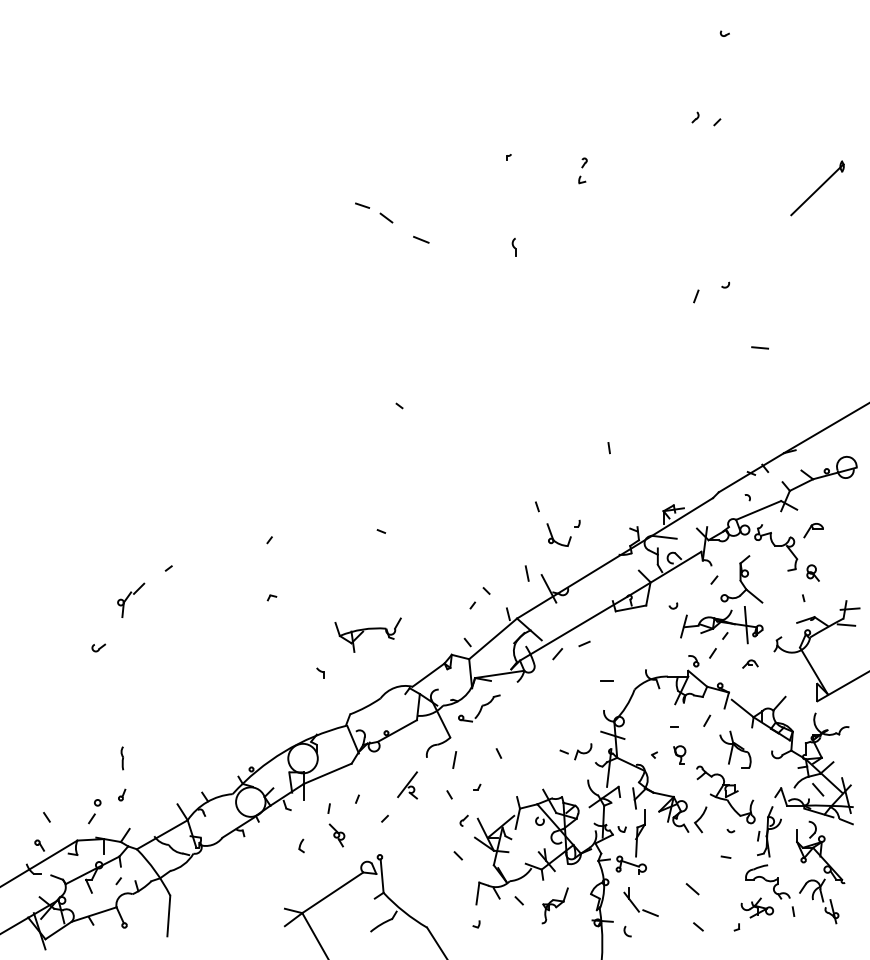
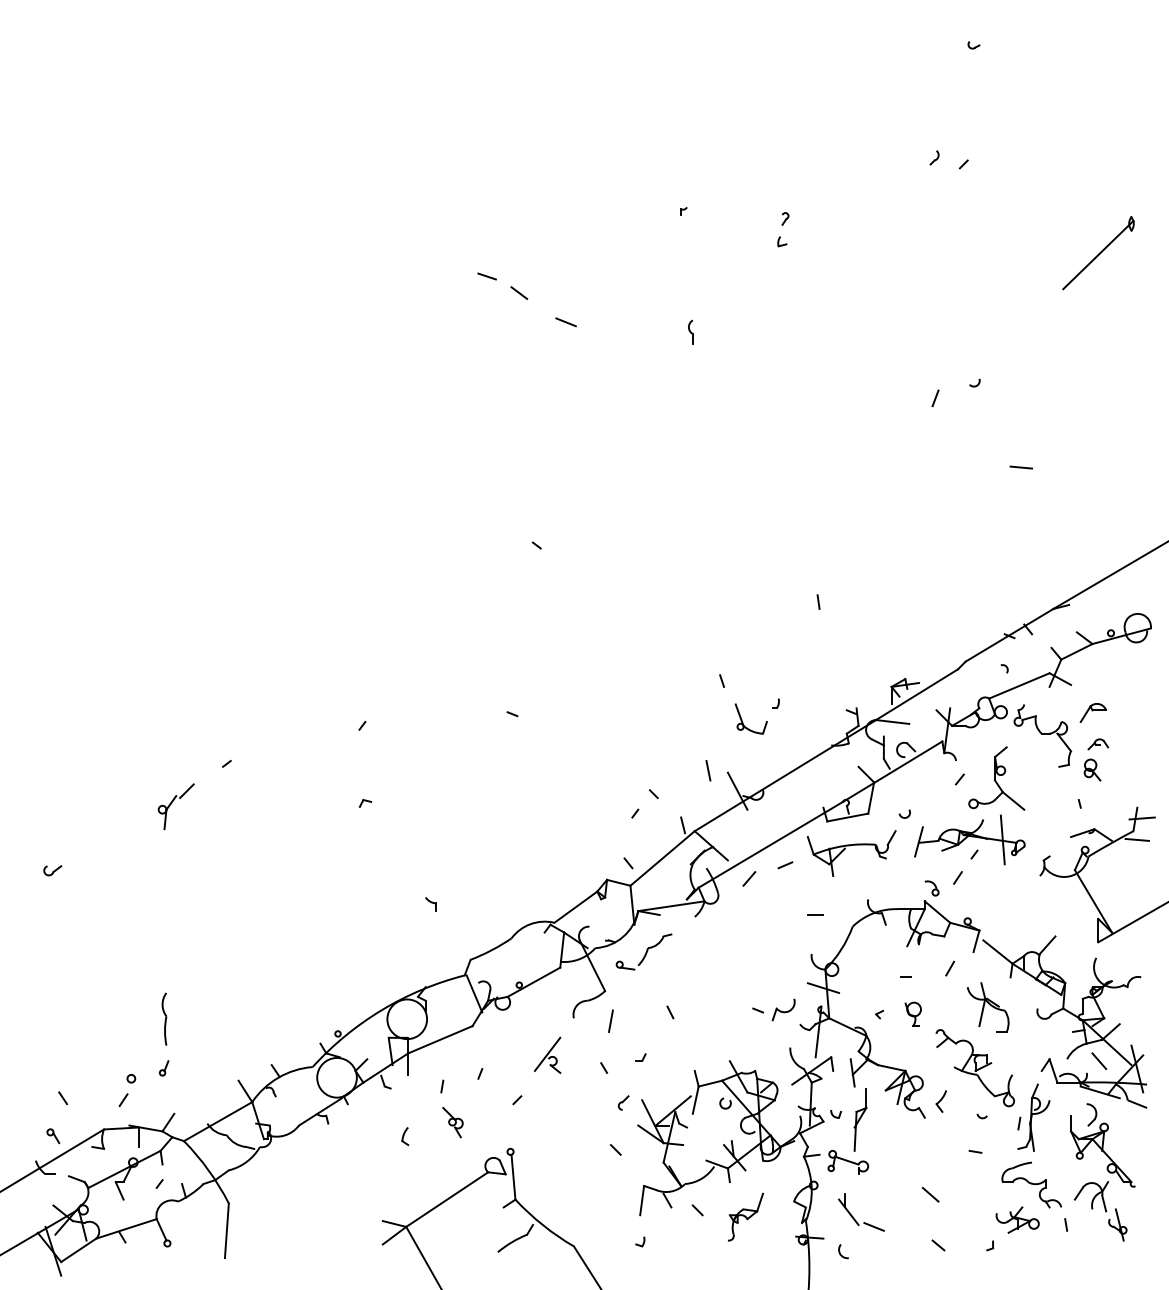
part: (367, 629) -> (850, 846), moved
part: (98, 647) -> (52, 870), moved
part: (750, 664) -> (1098, 744), moved
part: (122, 757) -> (164, 1018), size x1.67
part: (699, 819) -> (940, 1101), size x0.62

